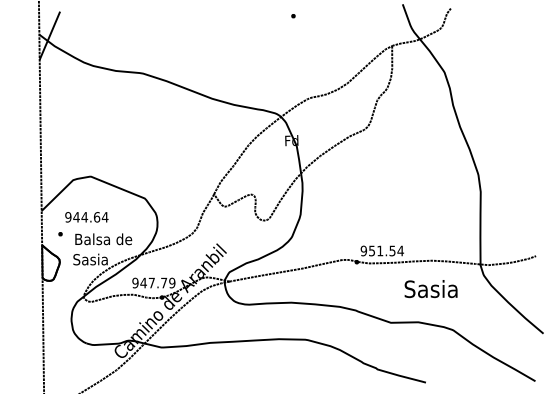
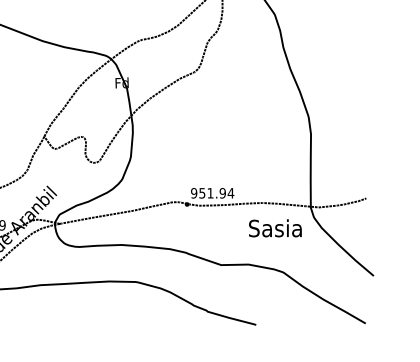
text: (392, 250) -> (222, 192), 951.54 -> 951.94
text: (430, 289) -> (274, 228), moved

